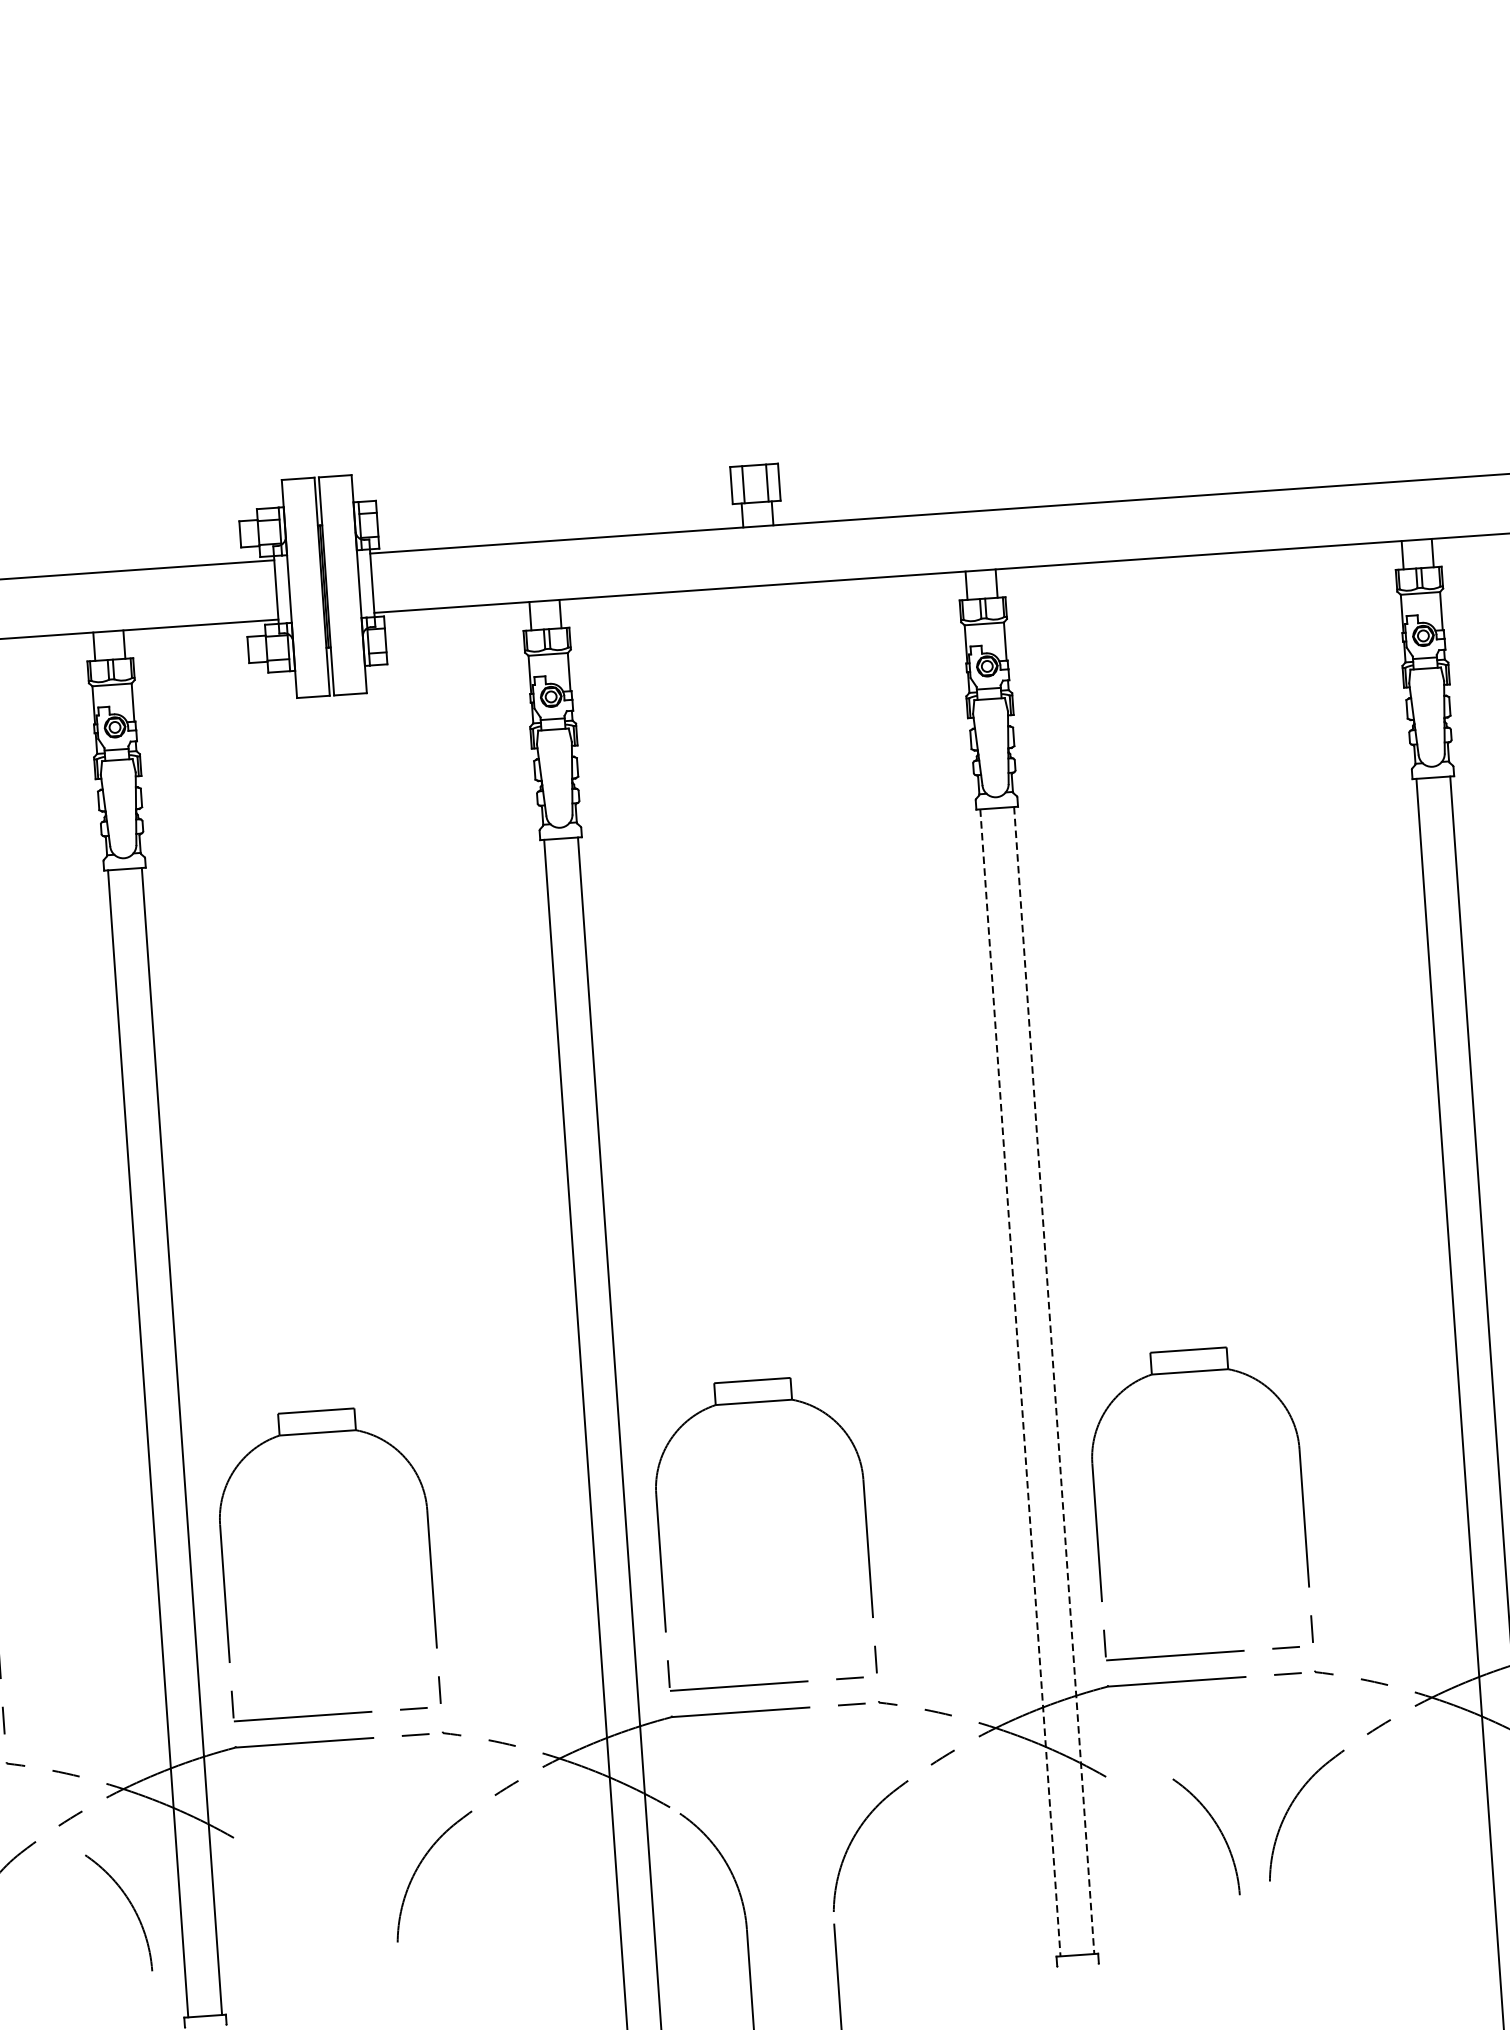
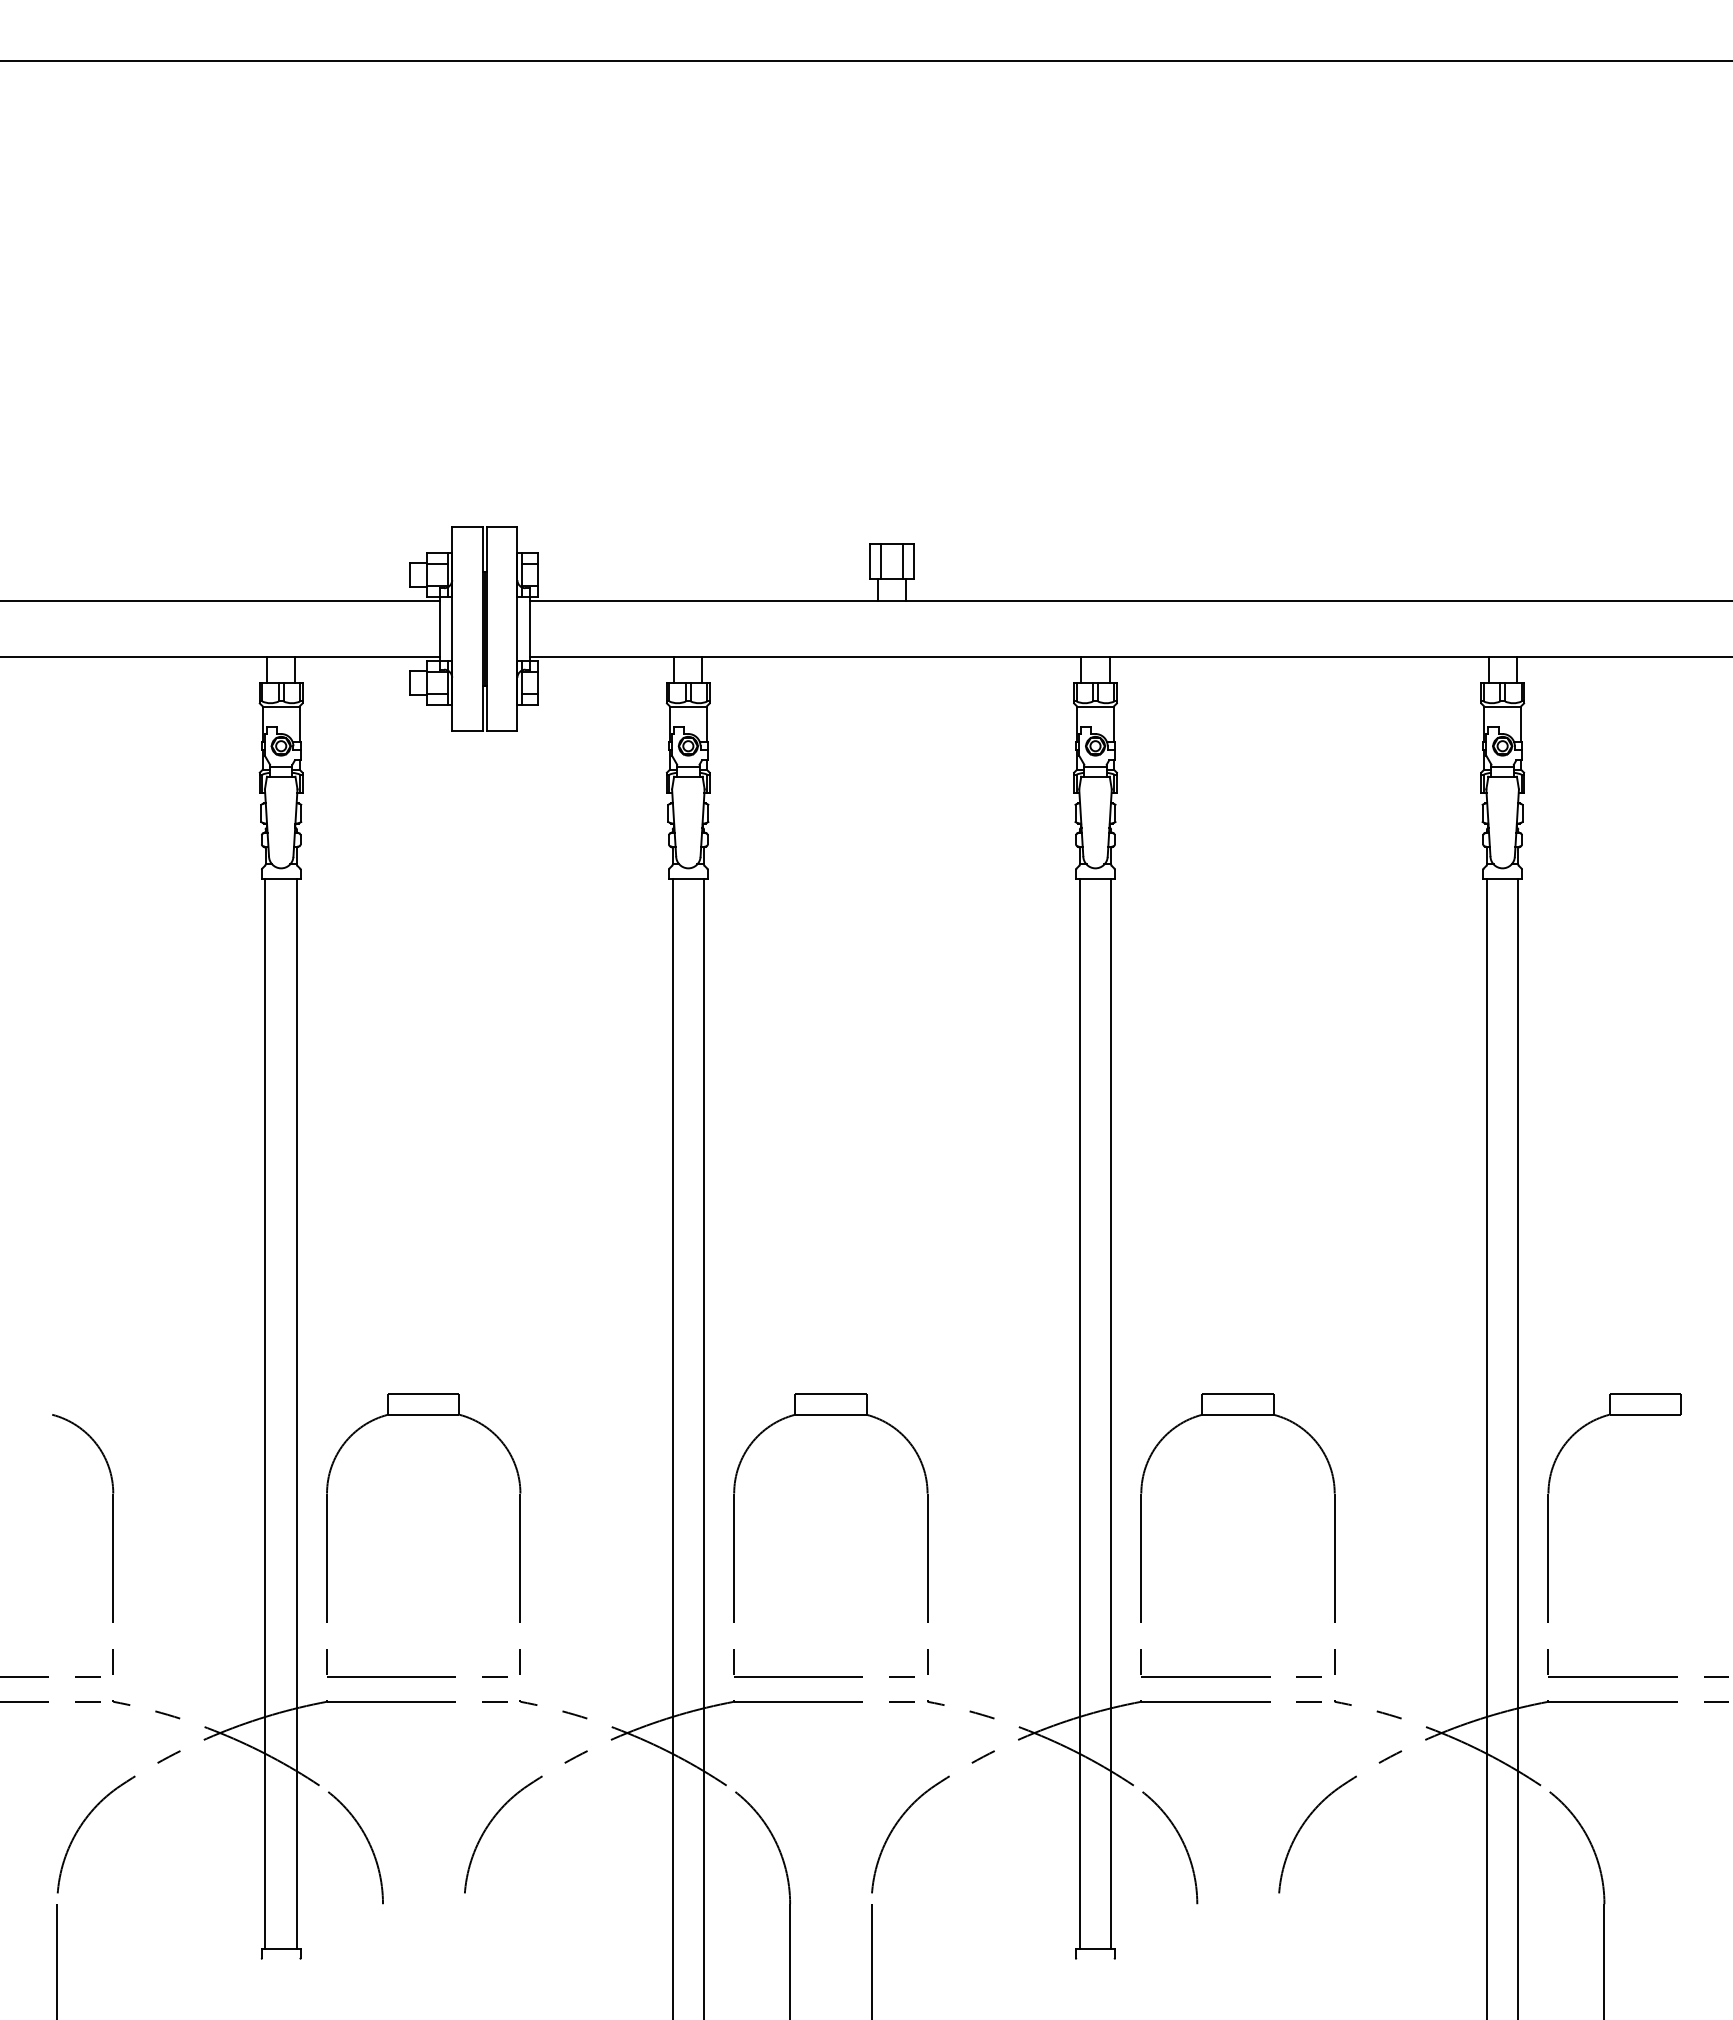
line: (1054, 1381) -> (1111, 1414), dashed -> solid
line: (1020, 1383) -> (1079, 1414), dashed -> solid
arc: (1218, 1829) -> (1181, 1841), moved
arc: (131, 1906) -> (367, 1842), moved

